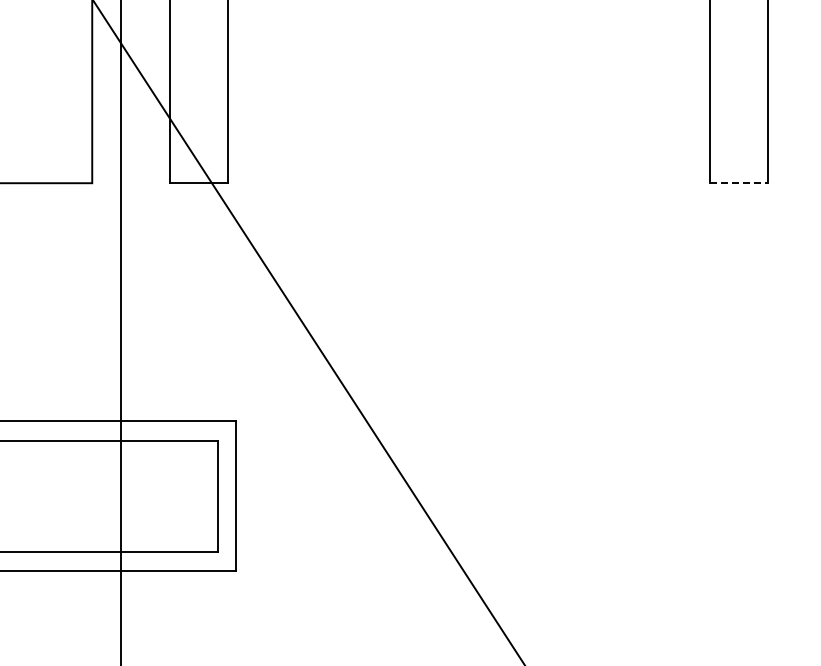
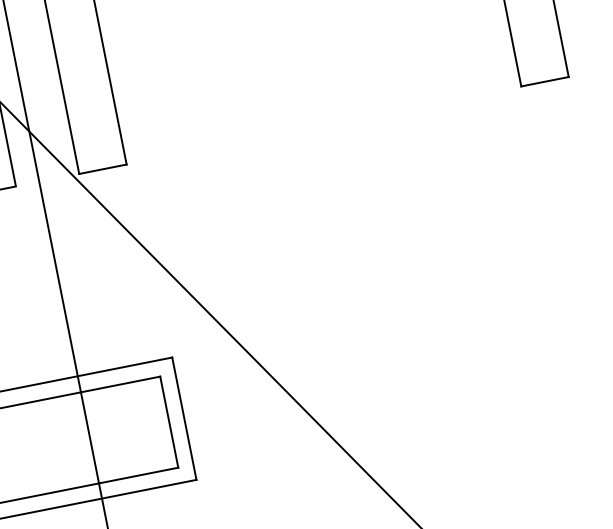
line: (739, 183) -> (545, 81), dashed -> solid

